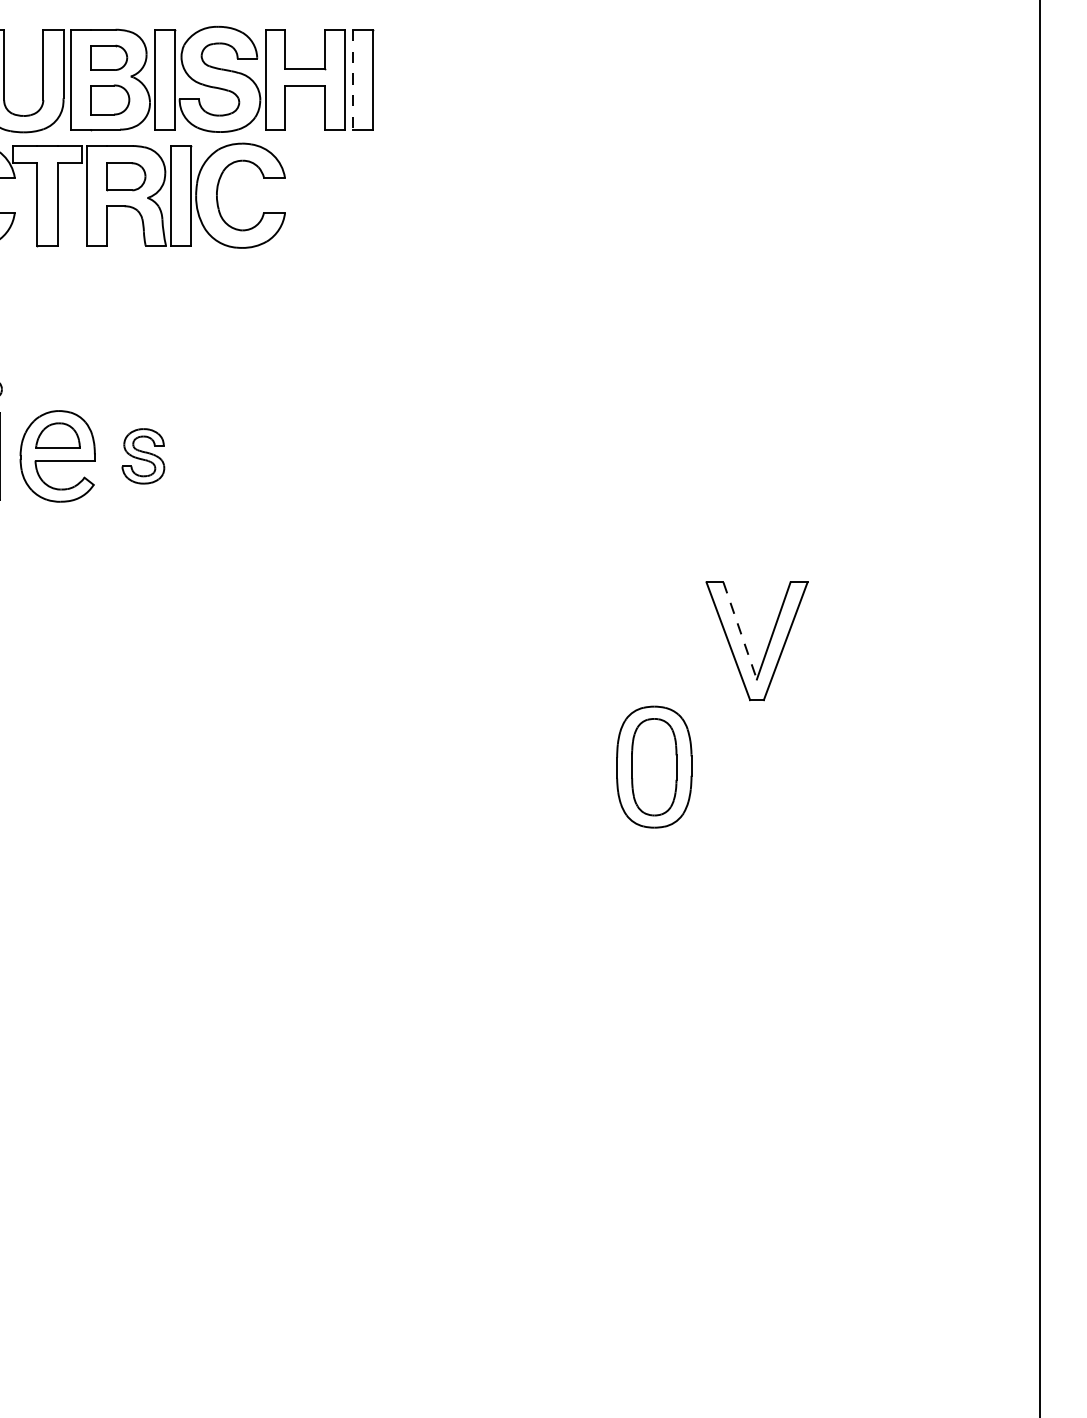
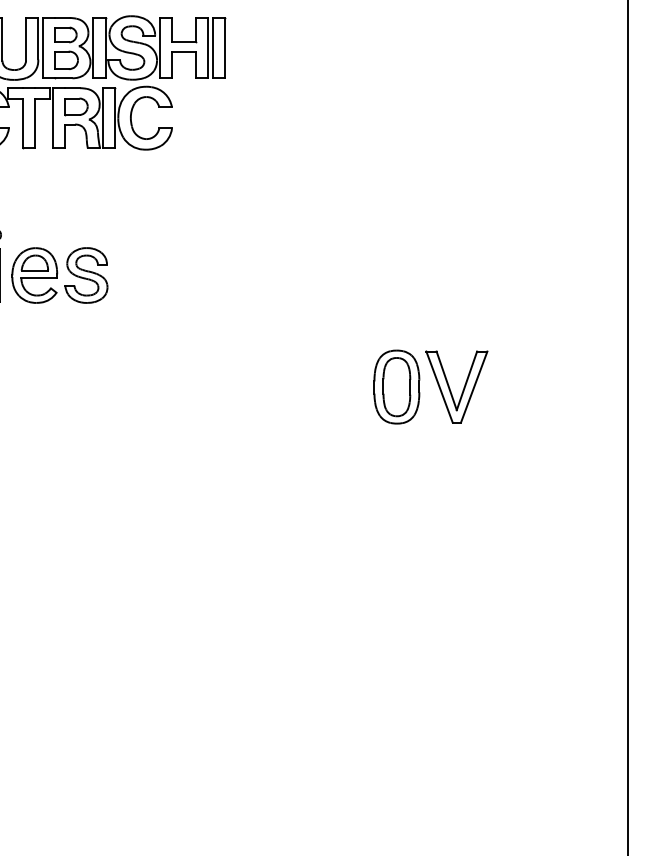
line: (353, 80) -> (213, 48), dashed -> solid
part: (143, 456) -> (86, 275), size x1.67
line: (739, 631) -> (446, 381), dashed -> solid
part: (653, 766) -> (396, 386), moved

